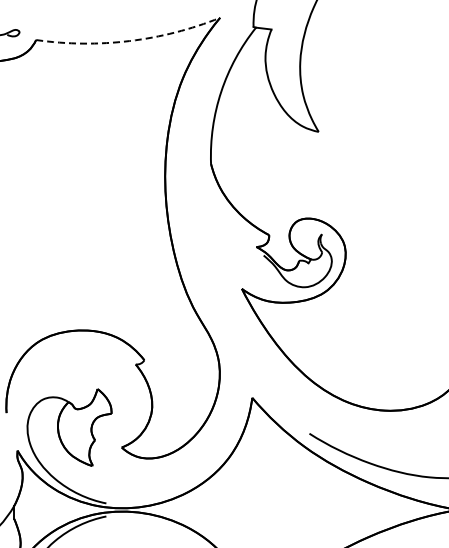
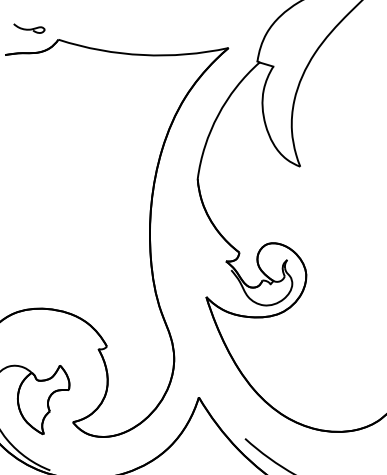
arc: (129, 41) -> (142, 55), dashed -> solid

